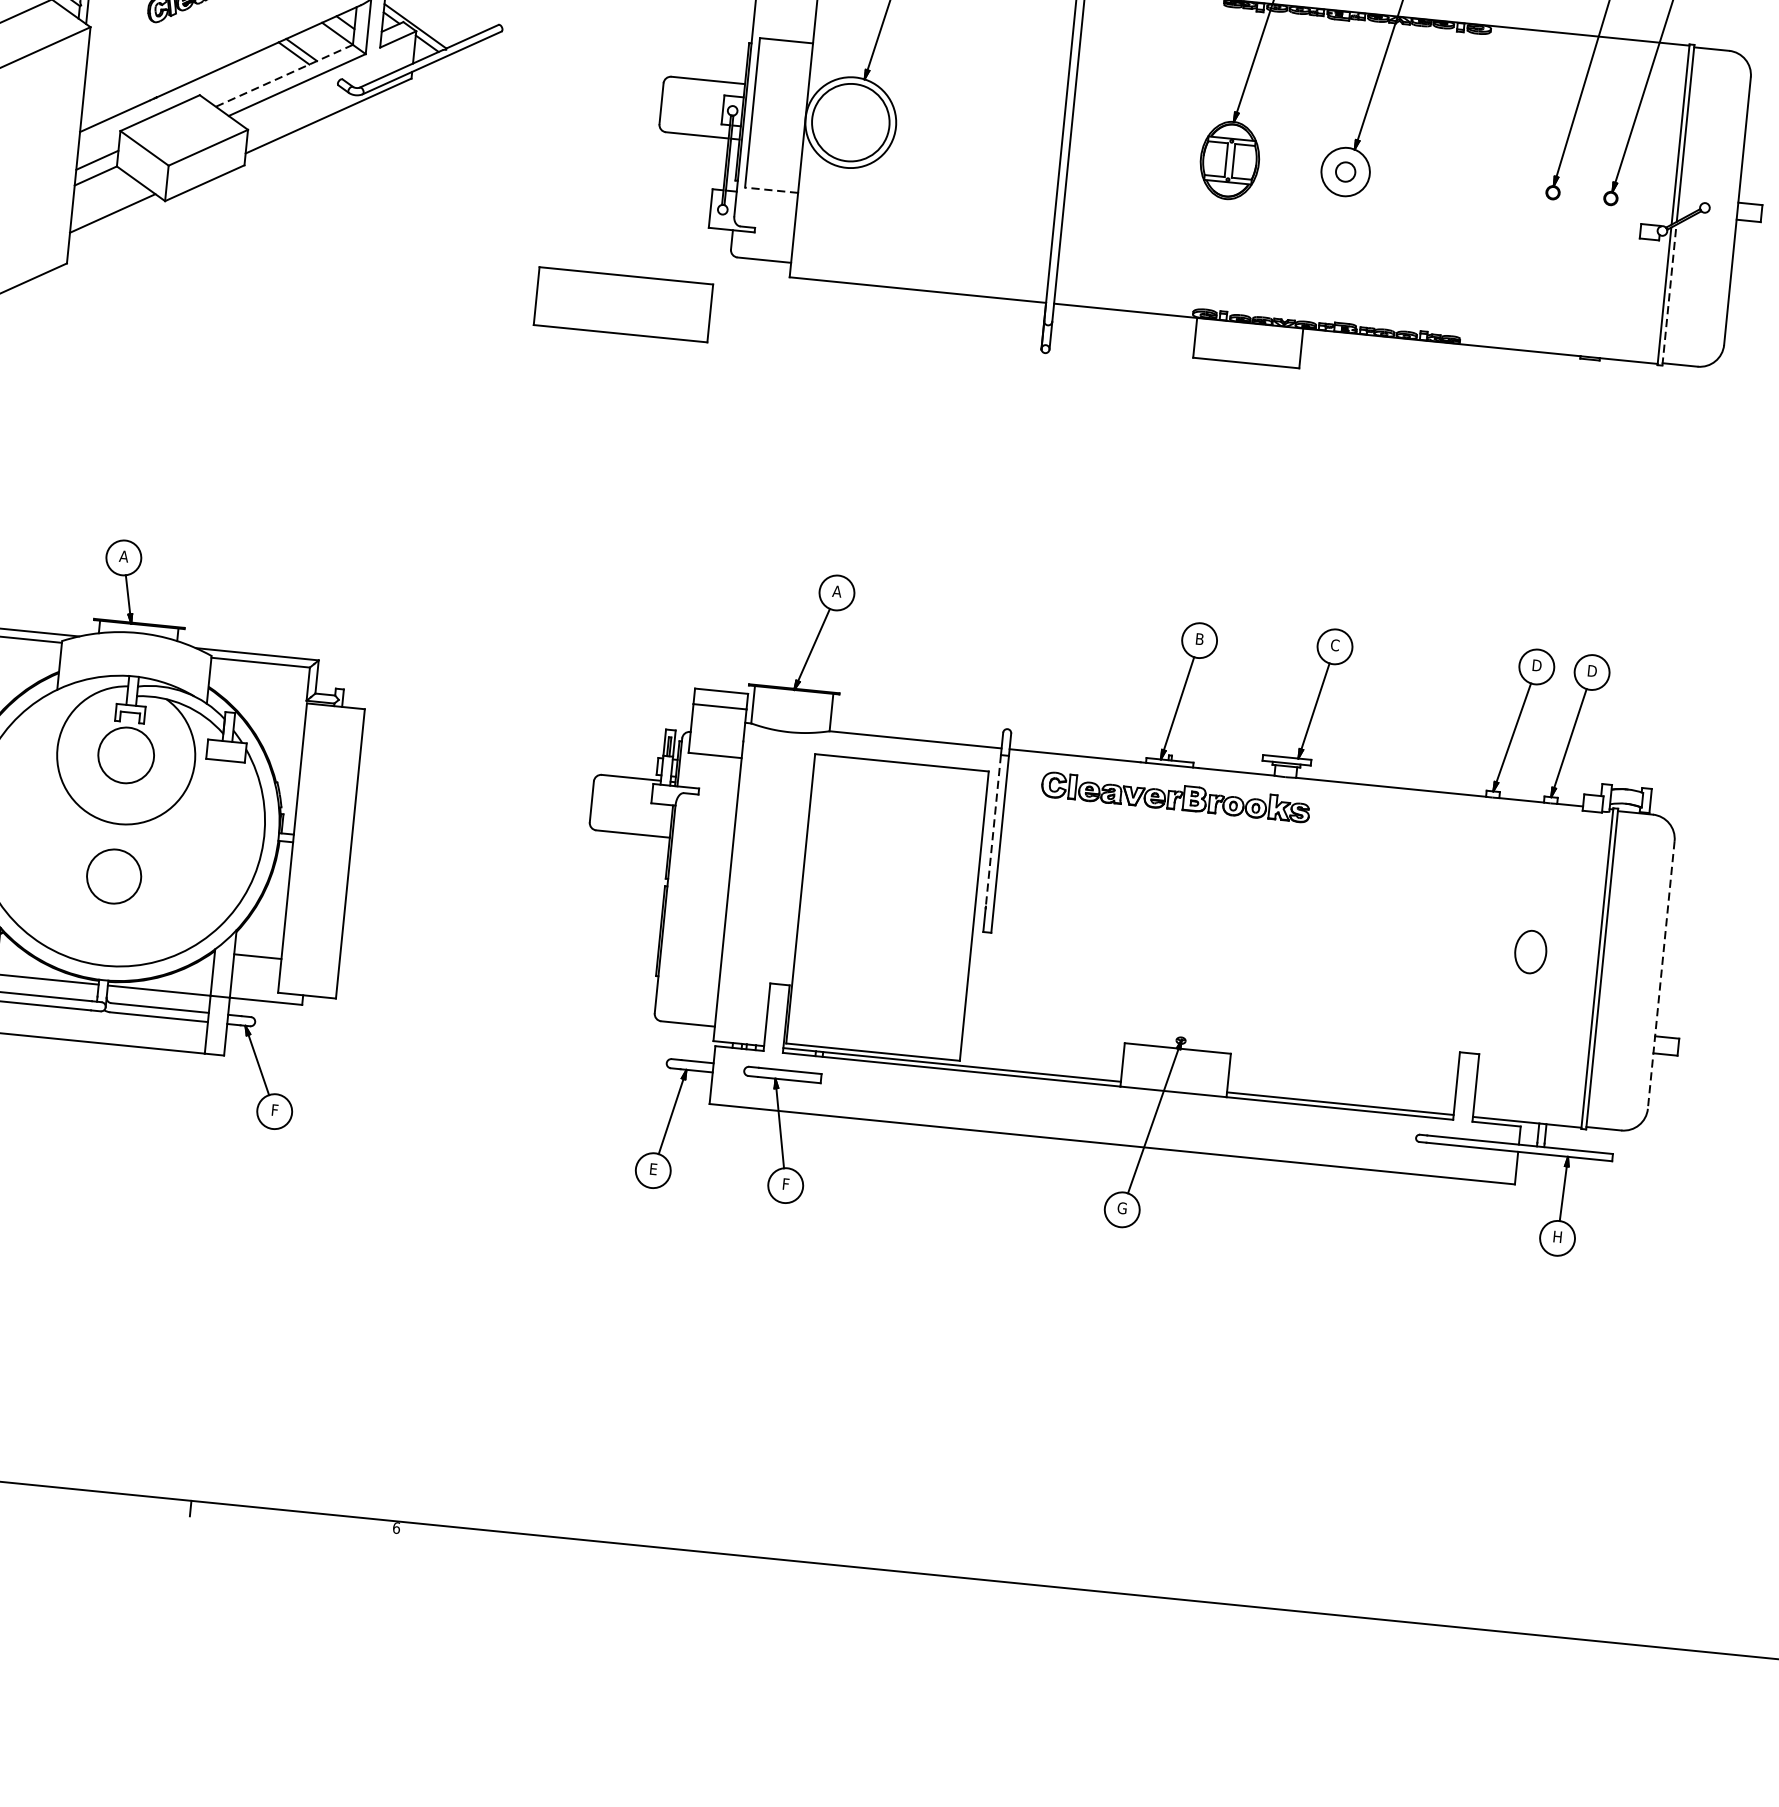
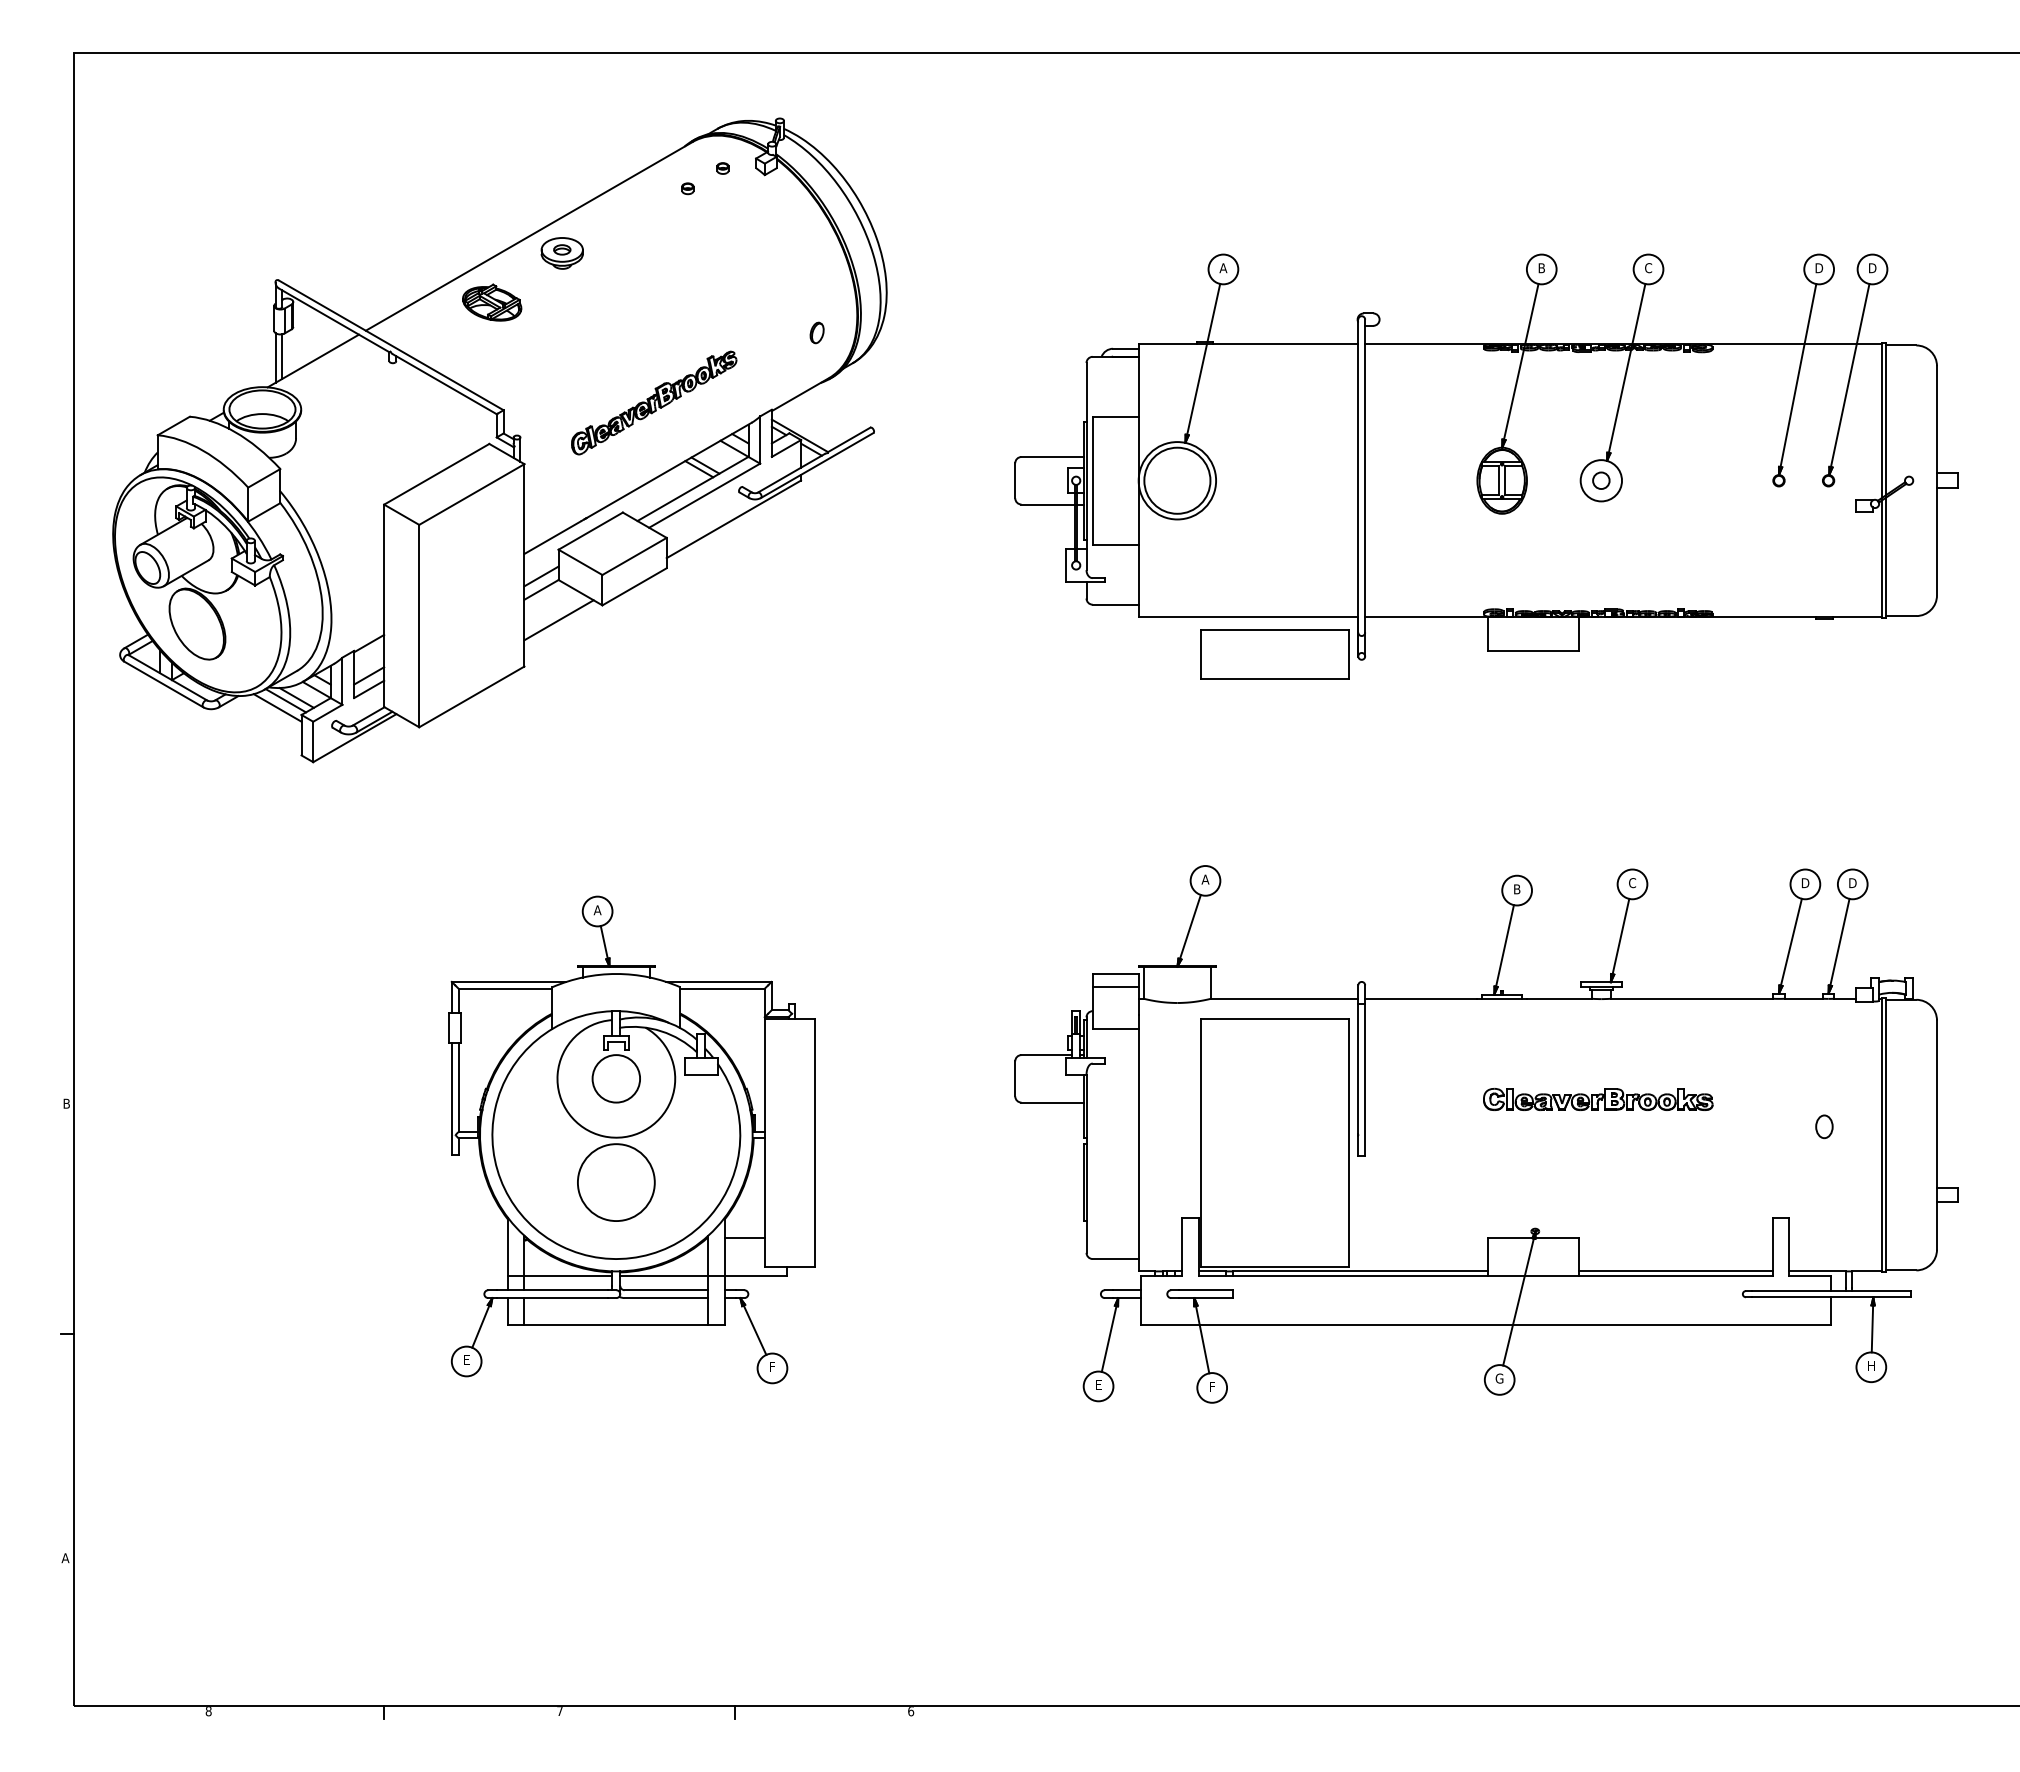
line: (283, 76) -> (692, 489), dashed -> solid
line: (771, 189) -> (1115, 544), dashed -> solid
line: (1669, 294) -> (1886, 557), dashed -> solid
part: (622, 304) -> (1274, 654), moved
part: (1176, 797) -> (1598, 1099), moved
line: (993, 832) -> (1358, 1070), dashed -> solid
circle: (113, 876) -> (615, 1182), size x1.67
part: (1530, 951) -> (1824, 1126), size x0.62
line: (1661, 975) -> (1937, 1135), dashed -> solid

